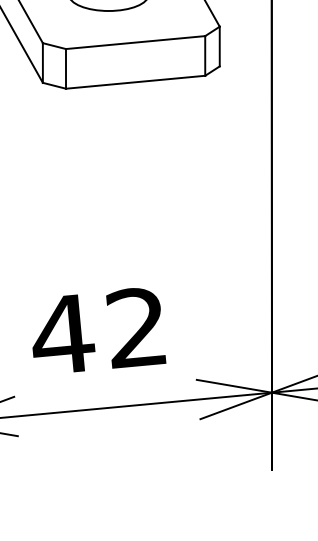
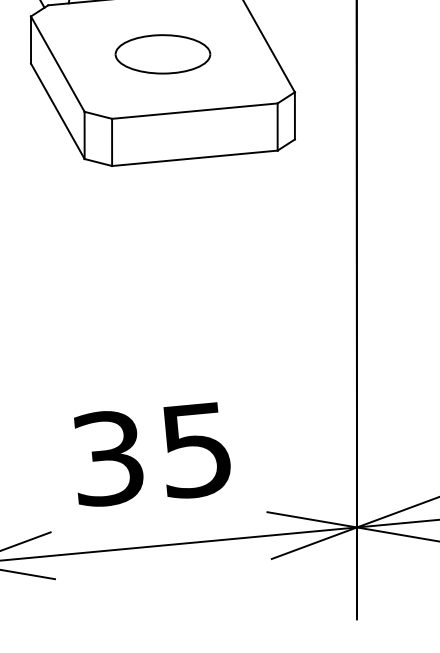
text: (99, 331) -> (151, 454), 42 -> 35

